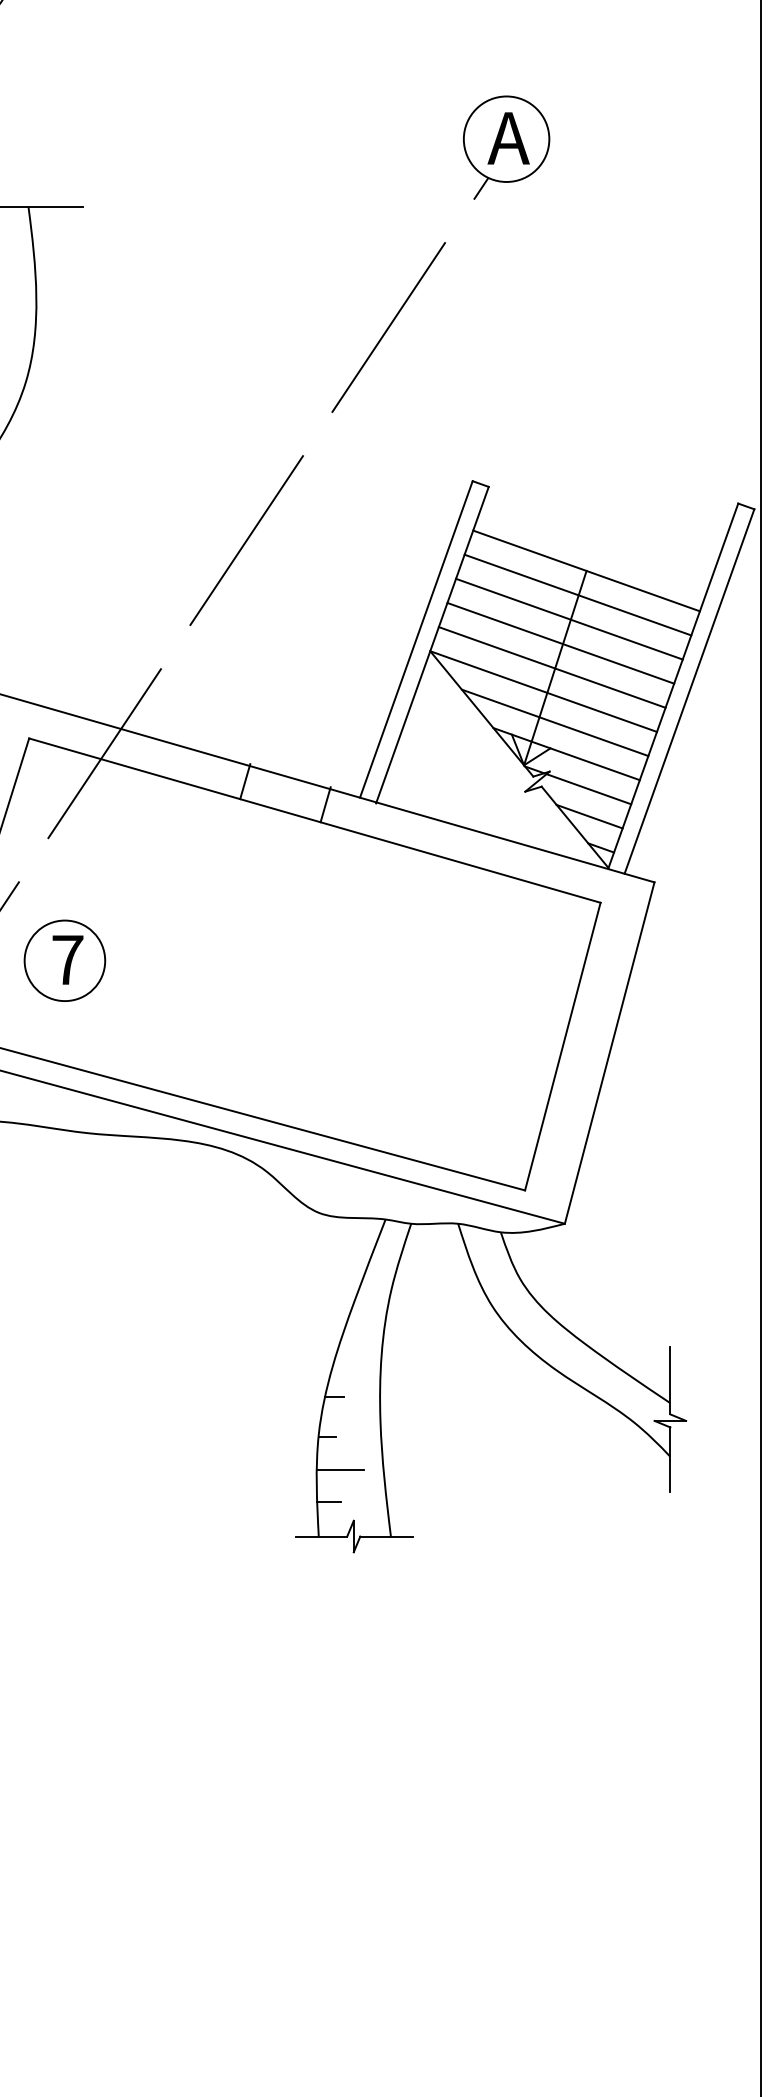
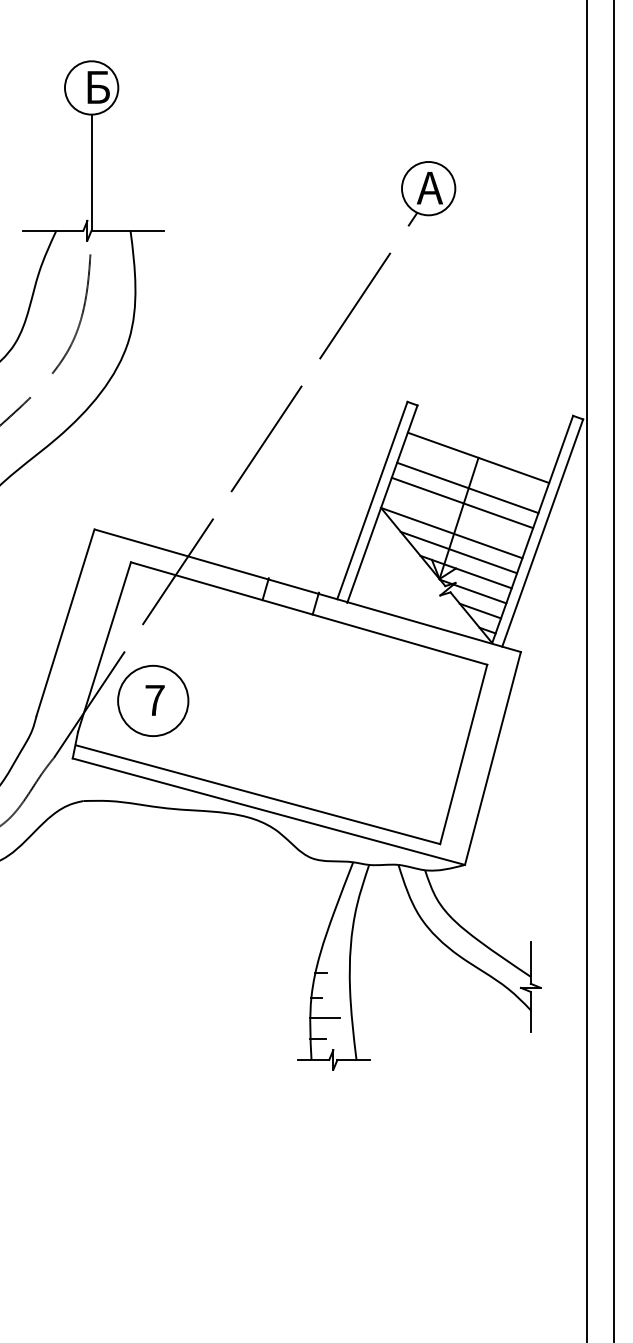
line: (576, 594) -> (472, 472), removed
line: (551, 666) -> (456, 517), removed
circle: (65, 960) -> (153, 700), size x1.4

